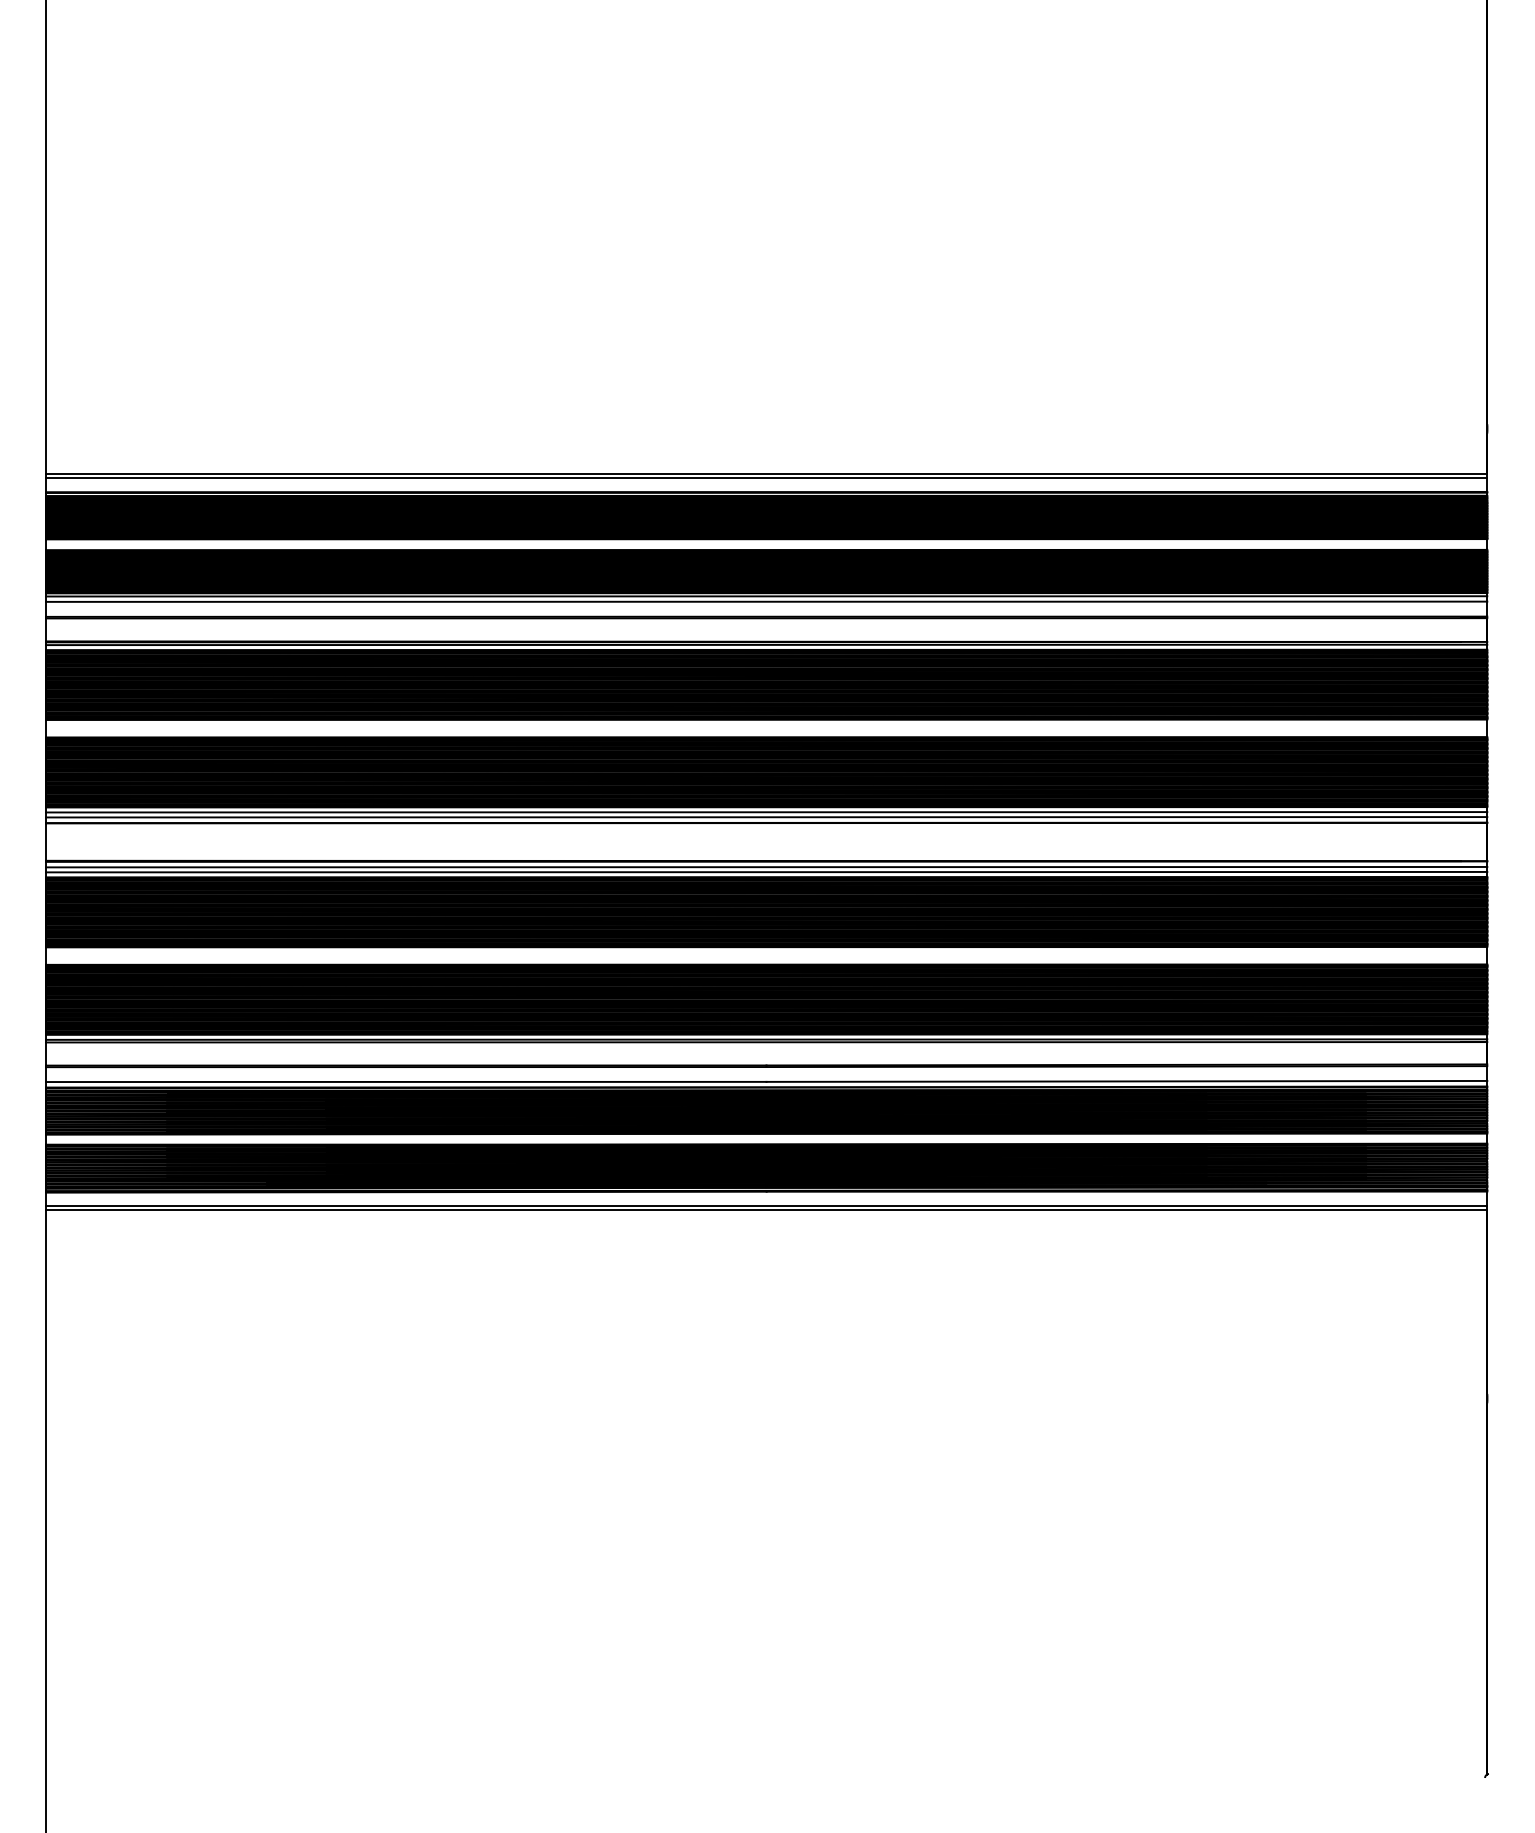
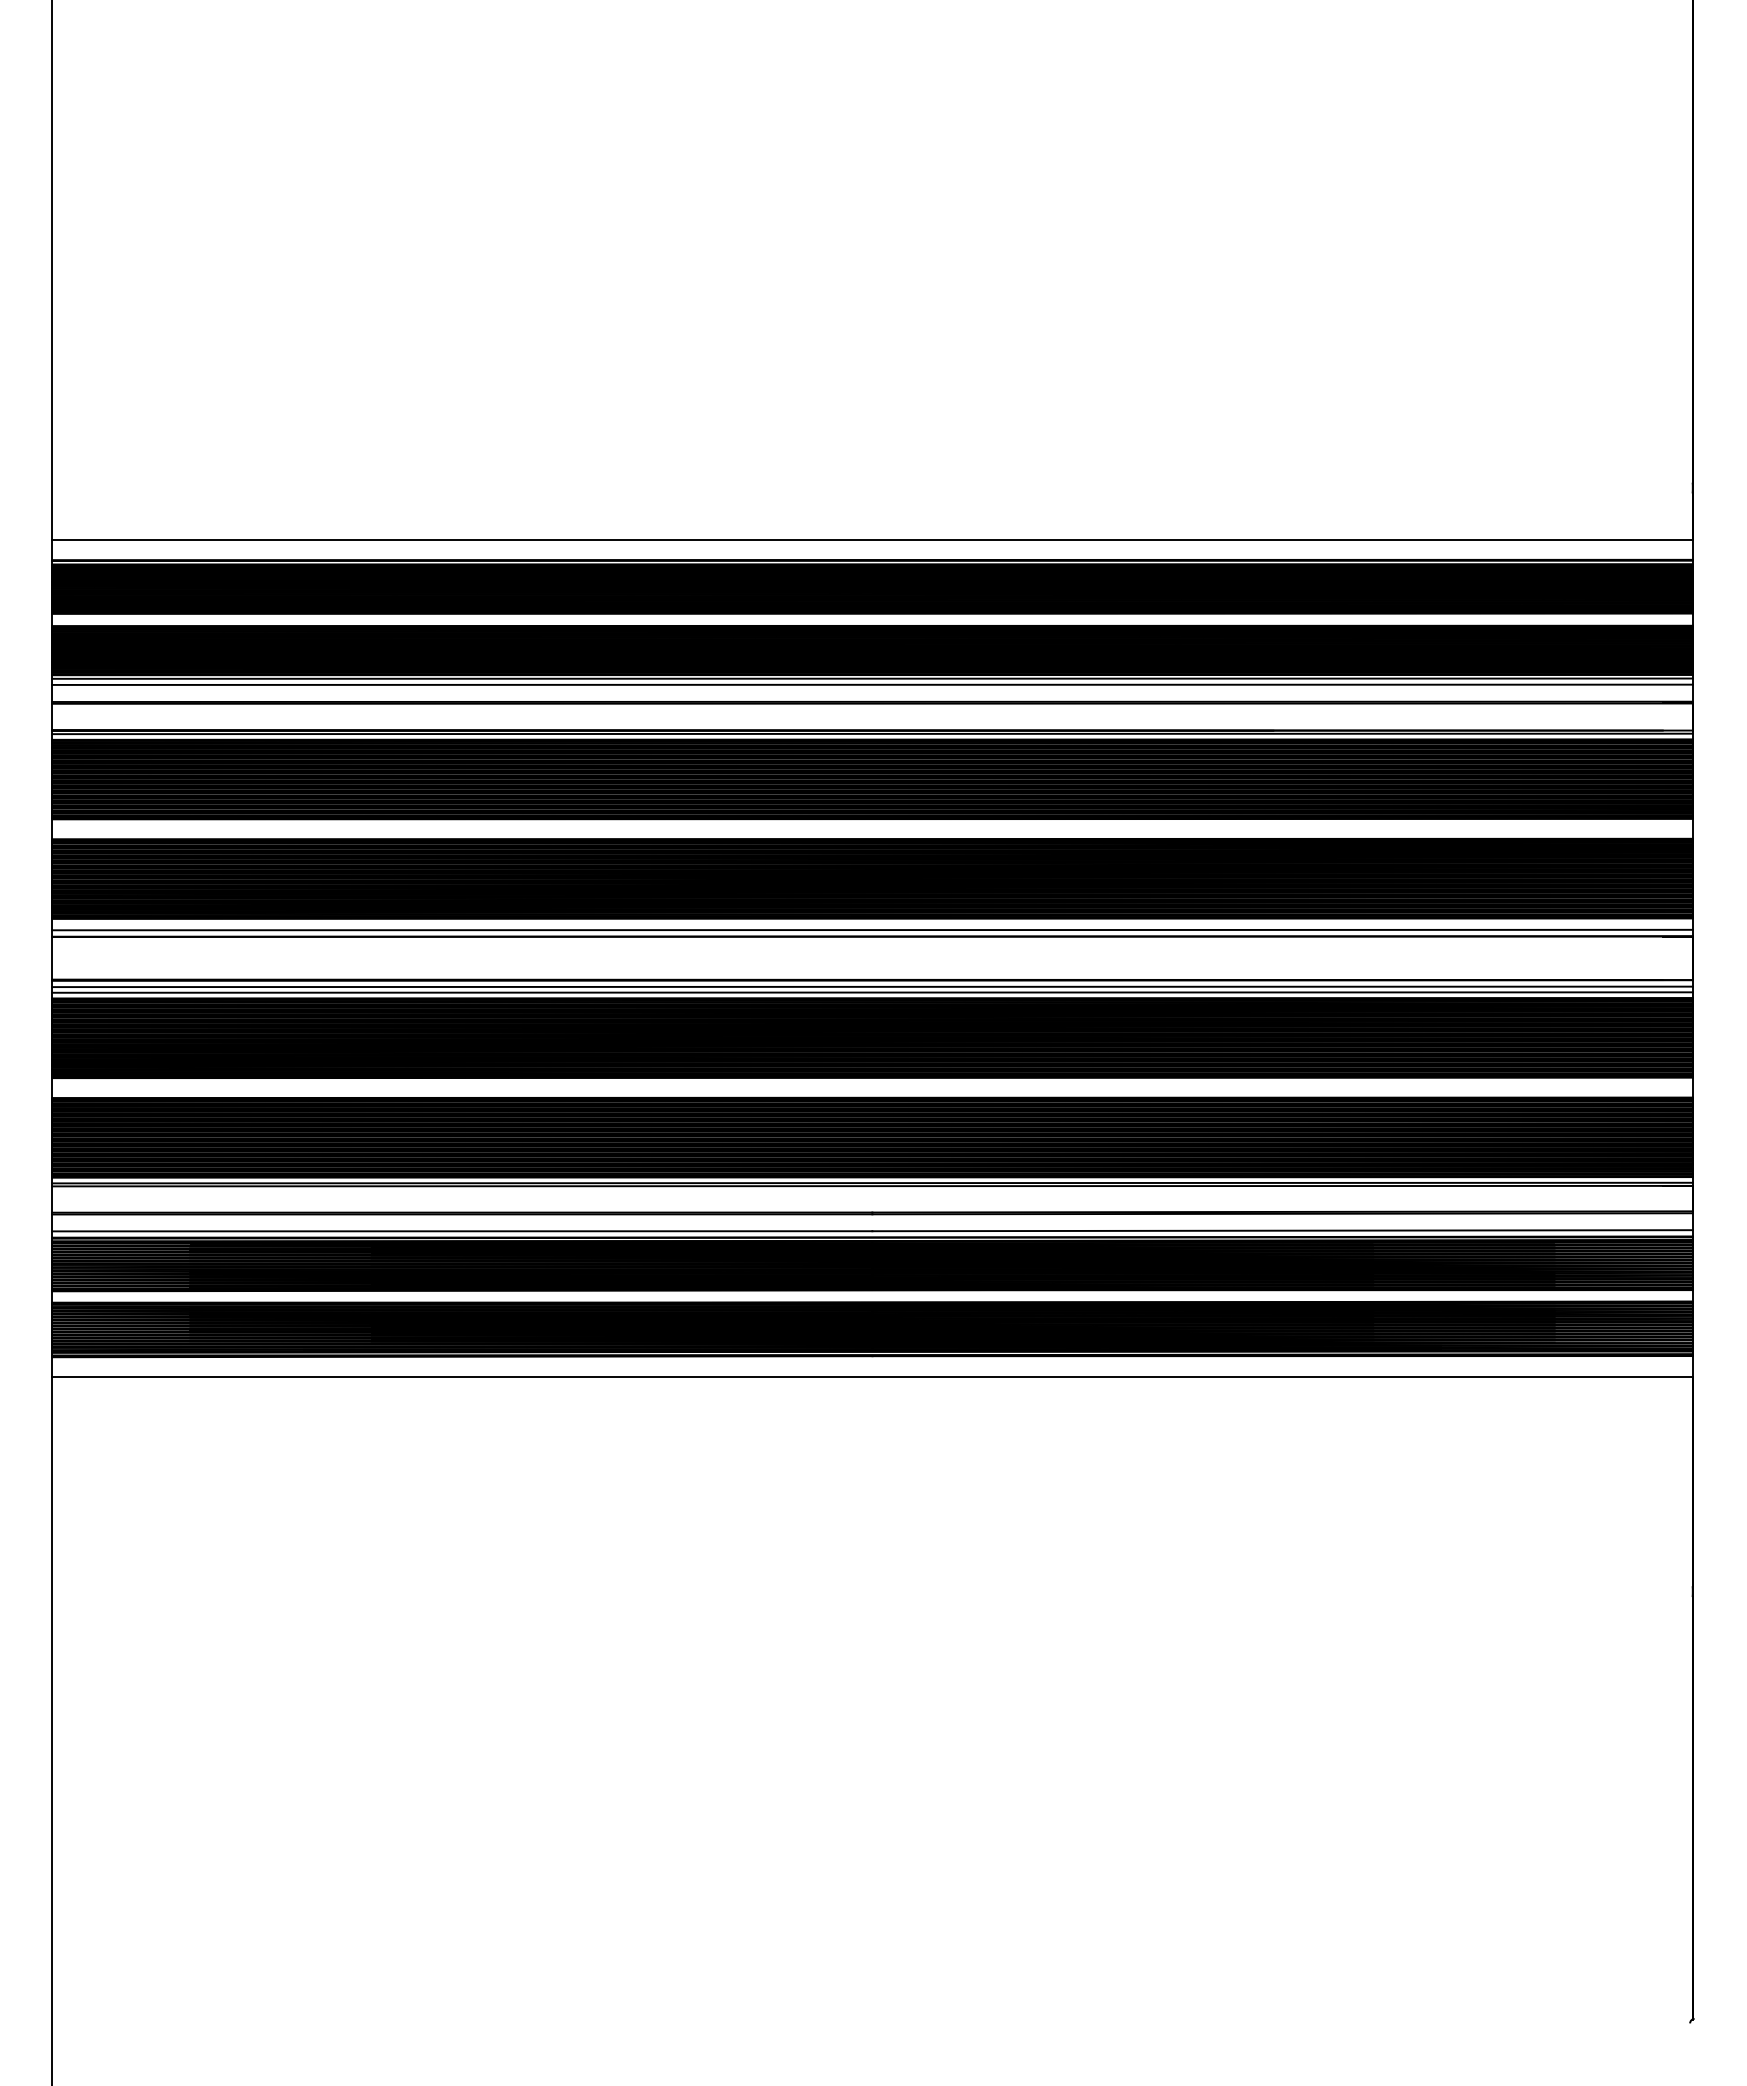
line: (766, 478) -> (872, 544), removed
line: (766, 812) -> (872, 924), removed
line: (766, 1206) -> (872, 1372), removed

